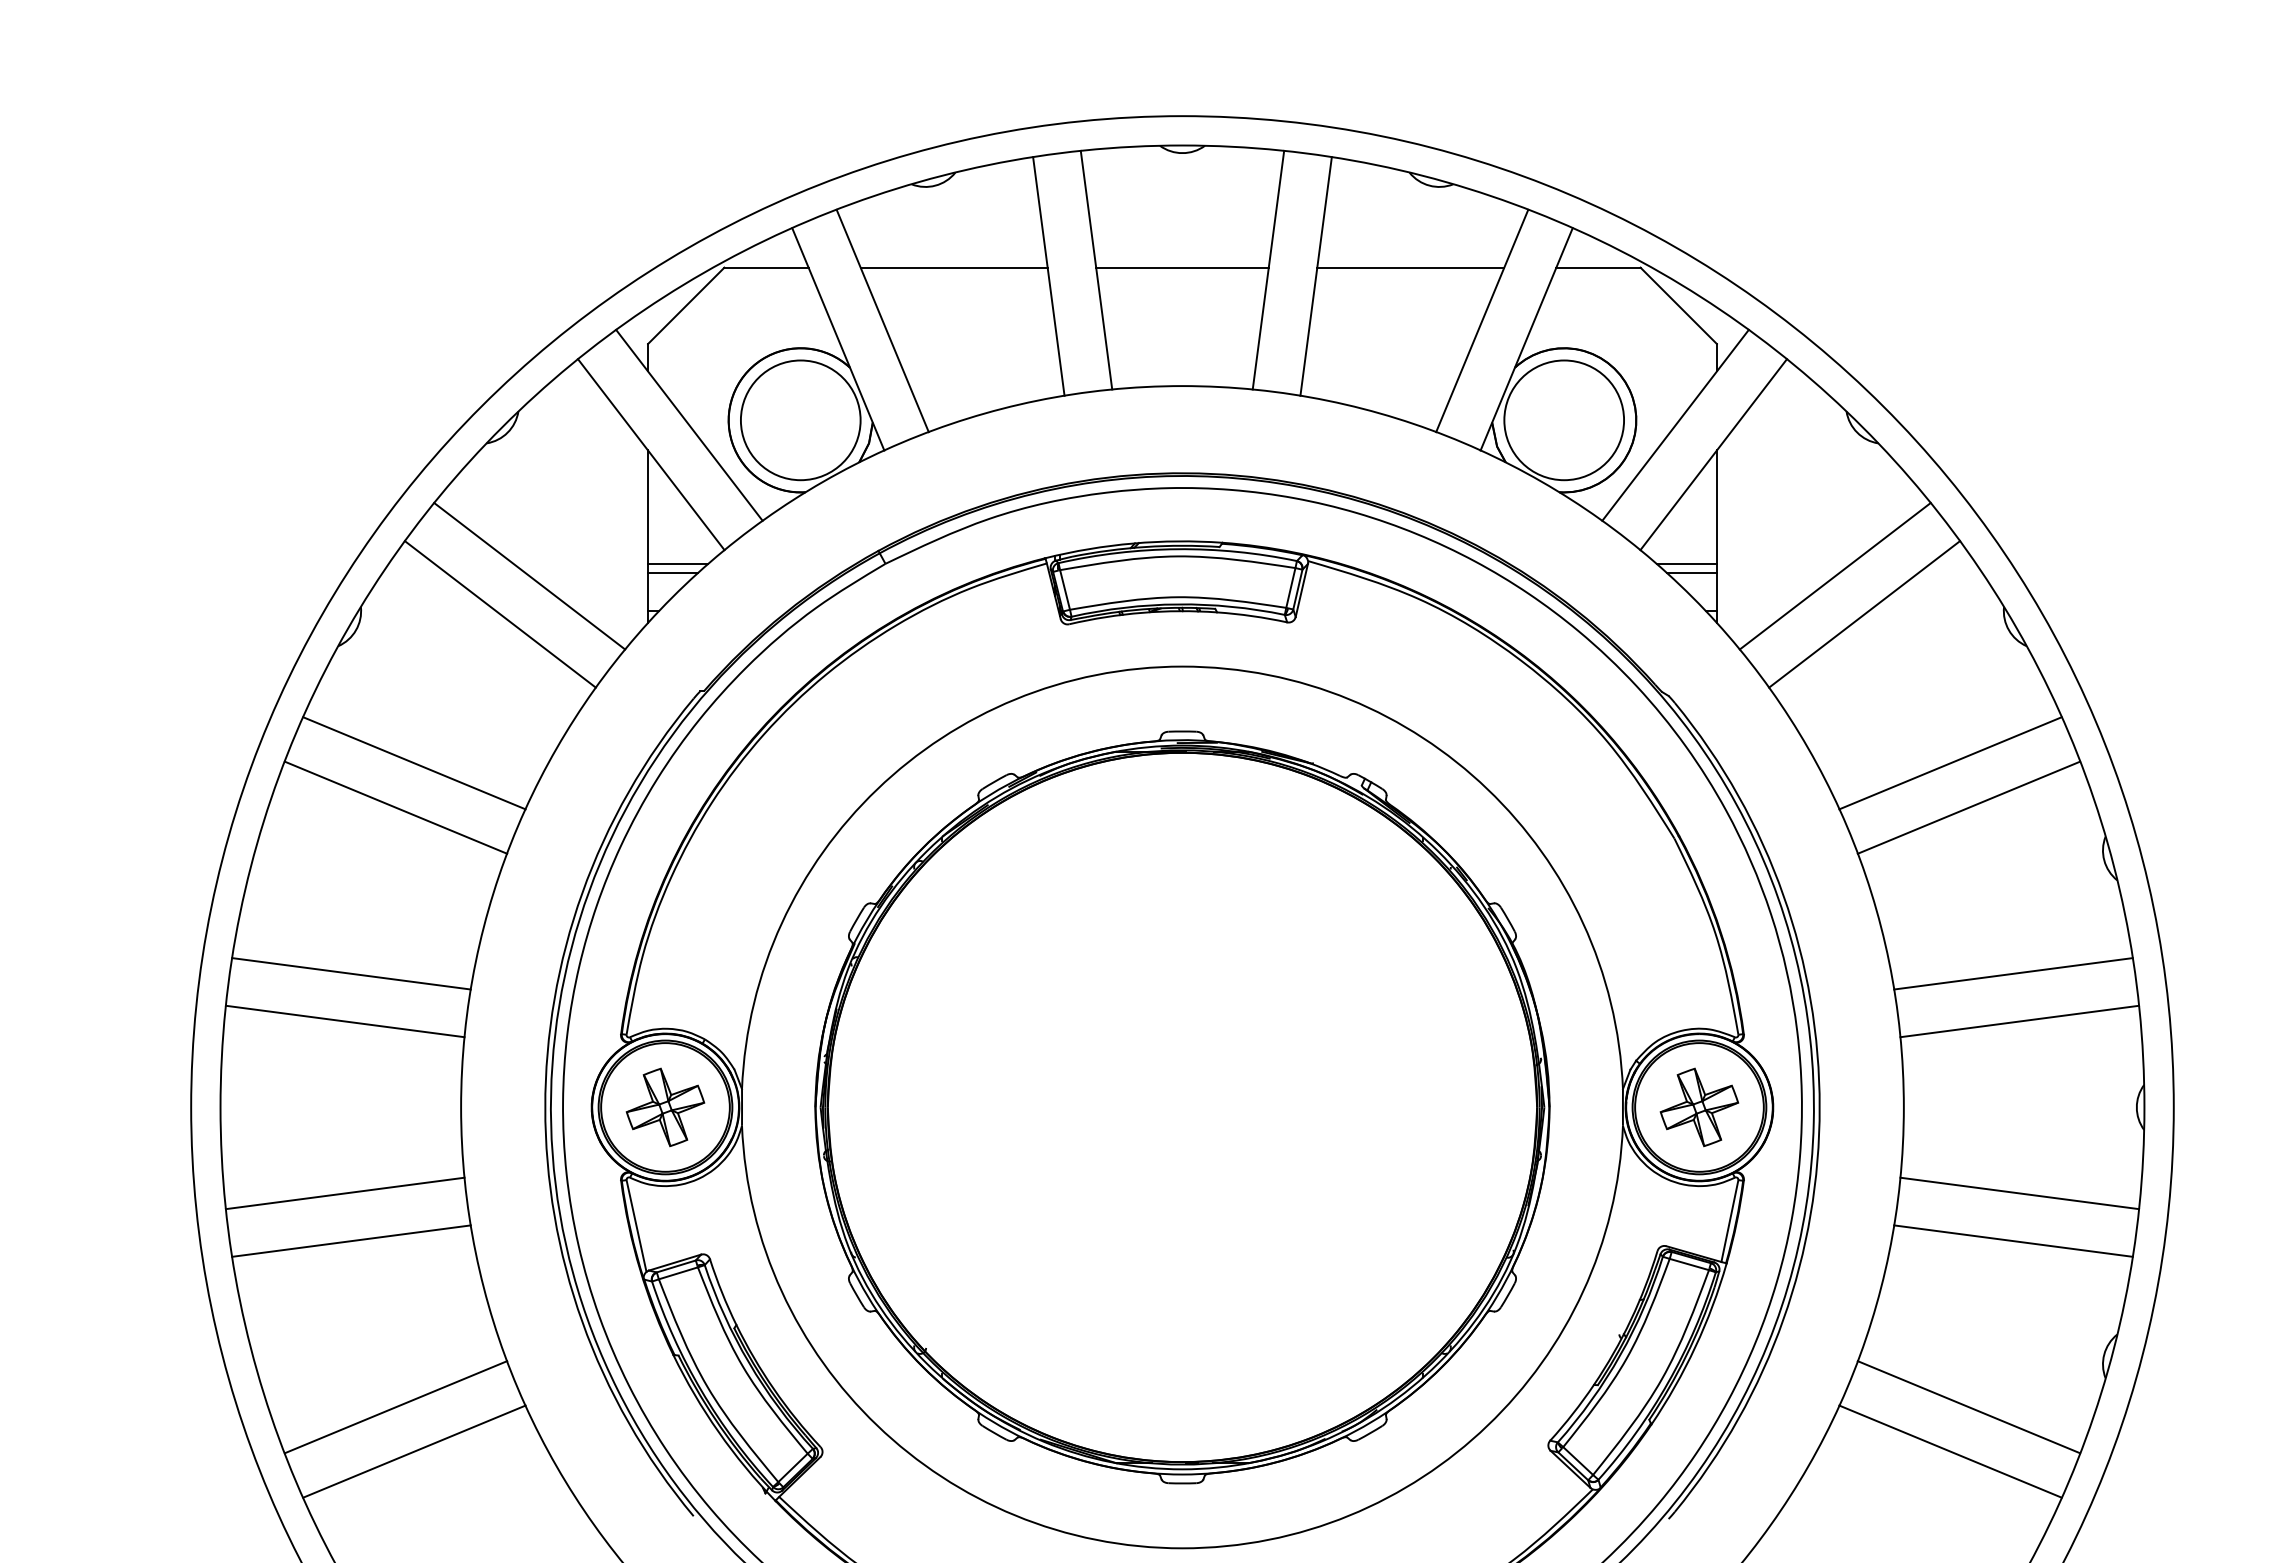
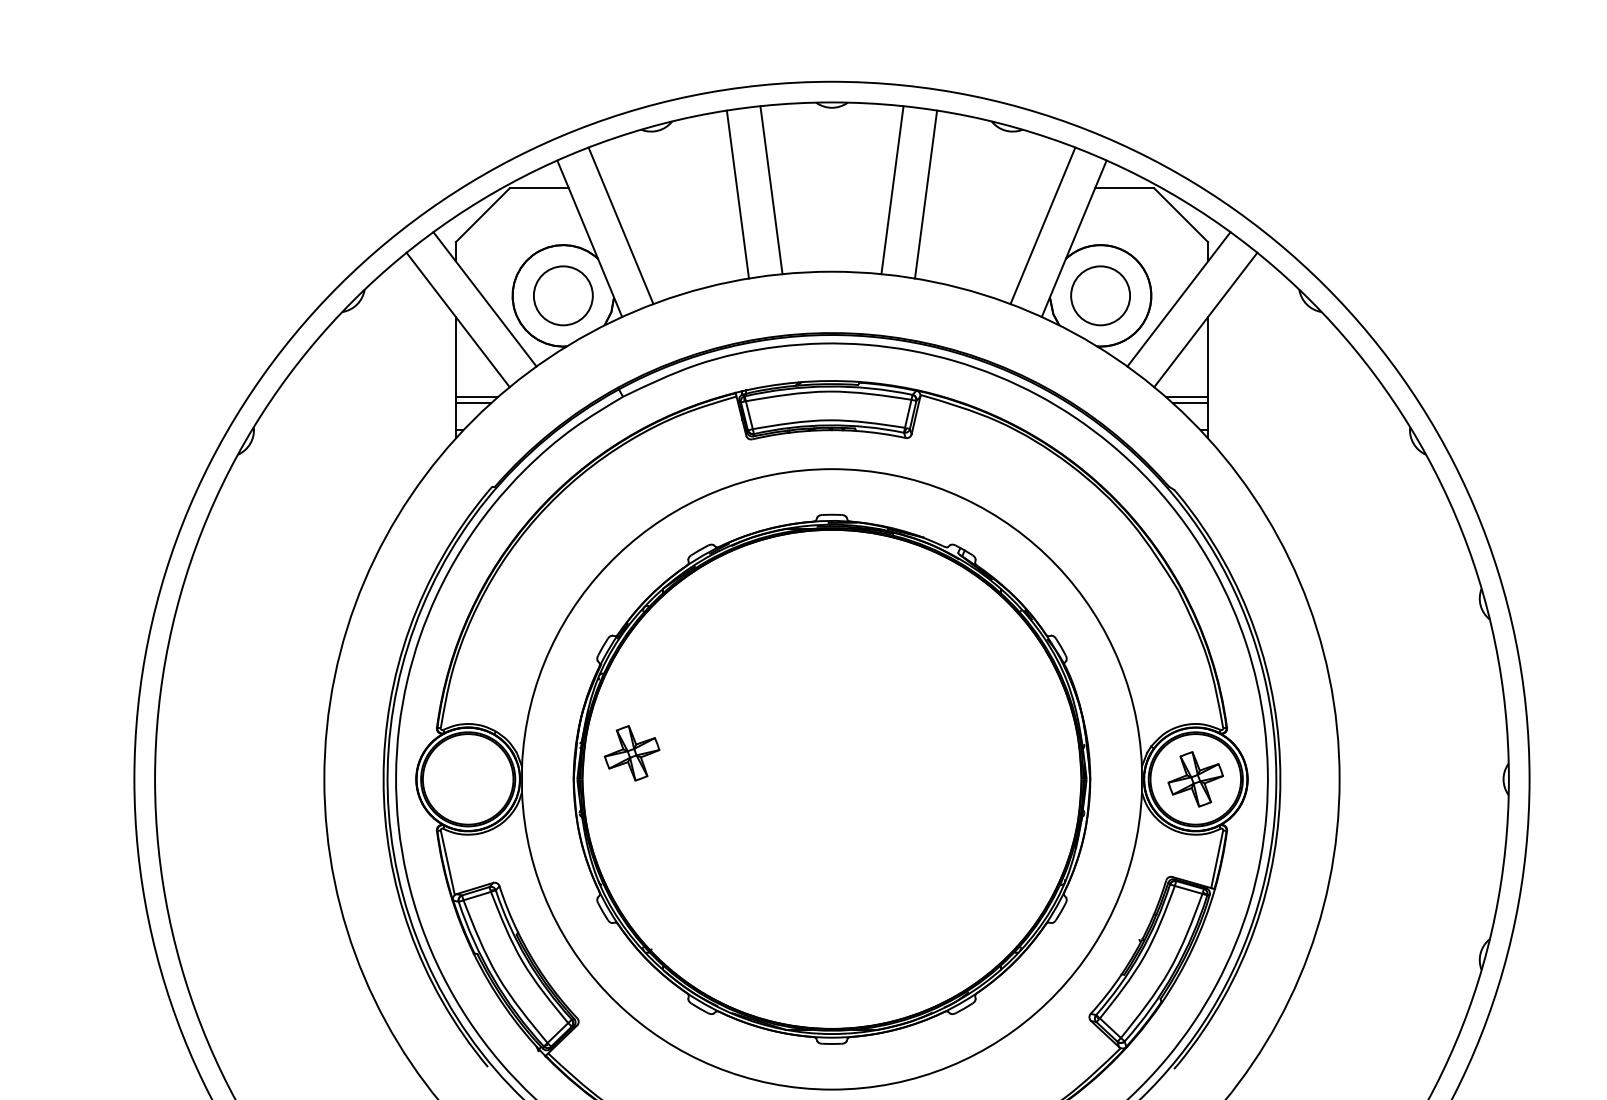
line: (953, 267) -> (670, 188), removed
line: (1182, 267) -> (831, 188), removed
line: (1410, 267) -> (992, 188), removed
circle: (800, 420) -> (563, 295), size x0.7
circle: (1564, 420) -> (1100, 295), size x0.7
line: (529, 575) -> (372, 405), removed
line: (1834, 575) -> (1290, 405), removed
line: (499, 614) -> (351, 432), removed
line: (1864, 614) -> (1311, 432), removed
line: (414, 763) -> (291, 537), removed
line: (1950, 763) -> (1372, 537), removed
line: (395, 807) -> (278, 568), removed
line: (1968, 807) -> (1385, 568), removed
line: (351, 973) -> (247, 685), removed
line: (2013, 973) -> (1416, 685), removed
line: (344, 1021) -> (242, 718), removed
line: (2019, 1021) -> (1420, 718), removed
part: (665, 1107) -> (632, 753), moved
line: (344, 1193) -> (242, 839), removed
line: (2019, 1193) -> (1420, 839), removed
line: (351, 1240) -> (247, 872), removed
line: (2013, 1240) -> (1416, 872), removed
line: (395, 1407) -> (278, 990), removed
line: (1968, 1407) -> (1385, 990), removed
line: (414, 1451) -> (291, 1021), removed
line: (1950, 1451) -> (1372, 1021), removed

